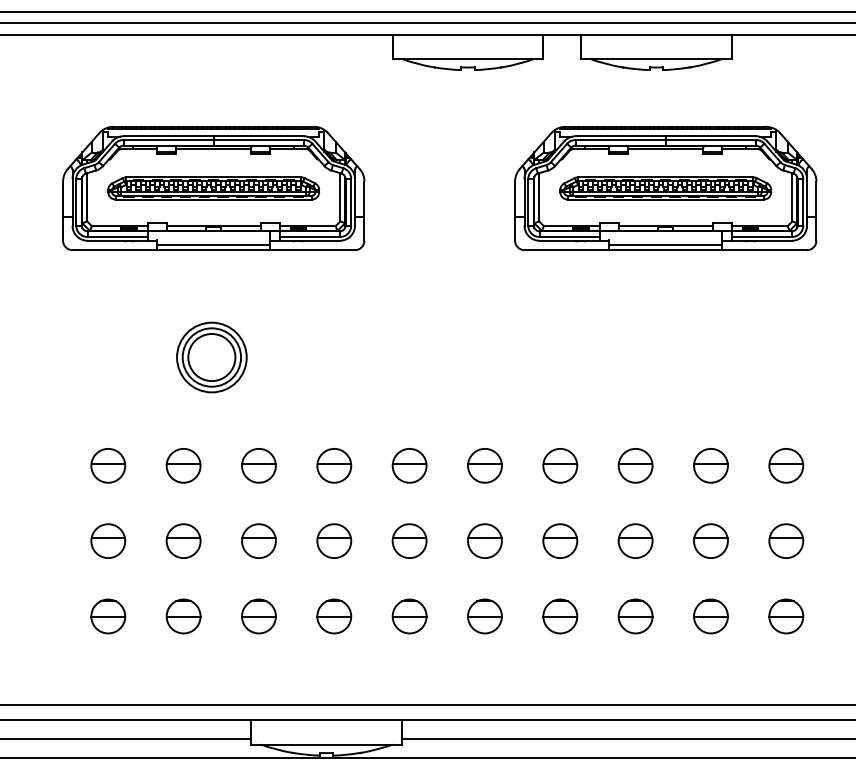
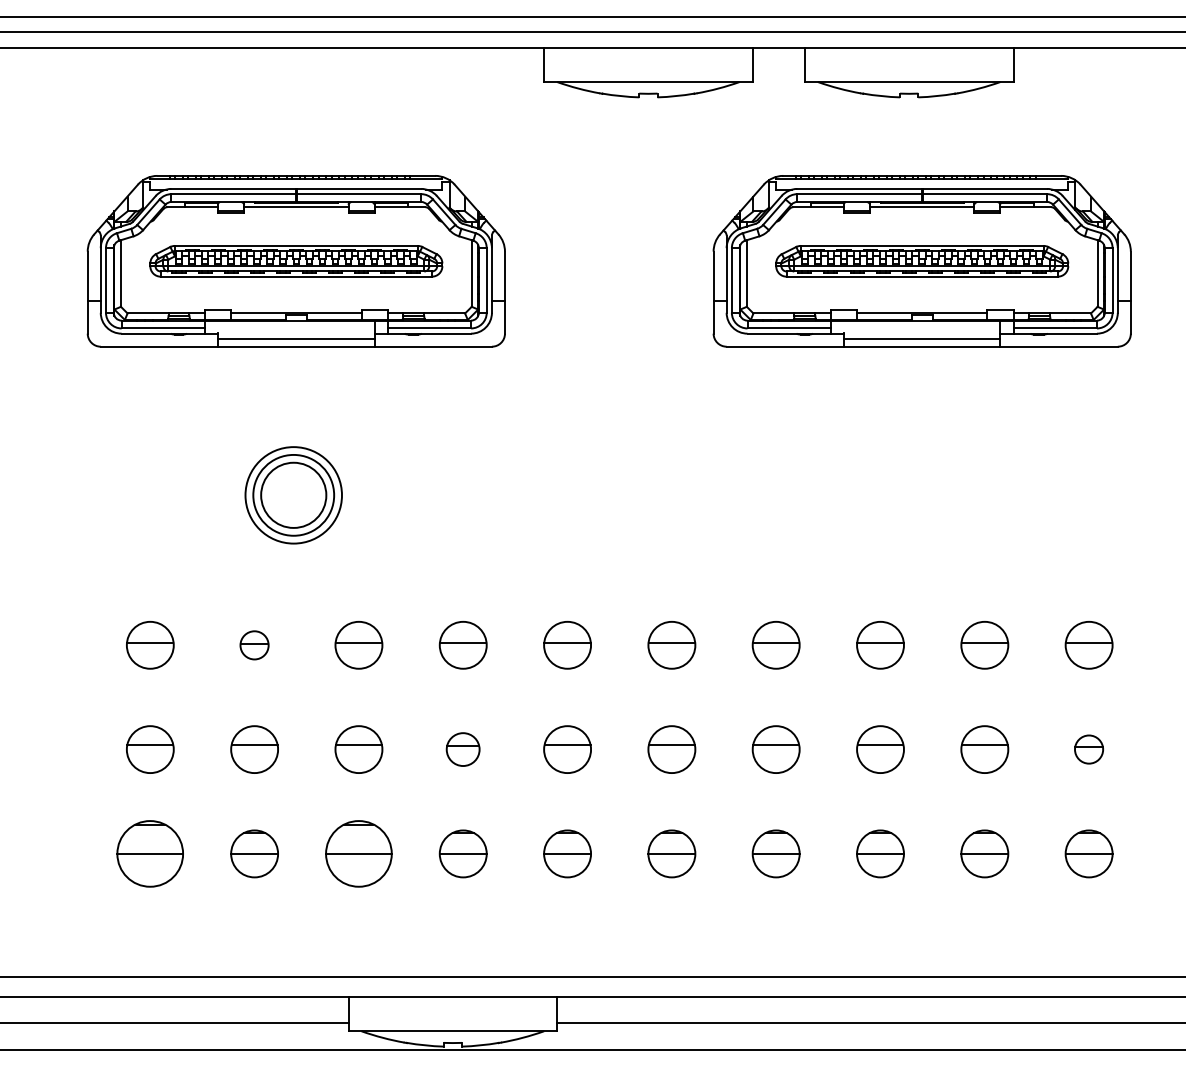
part: (183, 465) -> (254, 645), size x0.6
part: (333, 541) -> (462, 749), size x0.7
part: (785, 541) -> (1088, 749), size x0.6
part: (108, 616) -> (150, 853), size x1.4
part: (258, 616) -> (358, 853), size x1.4

